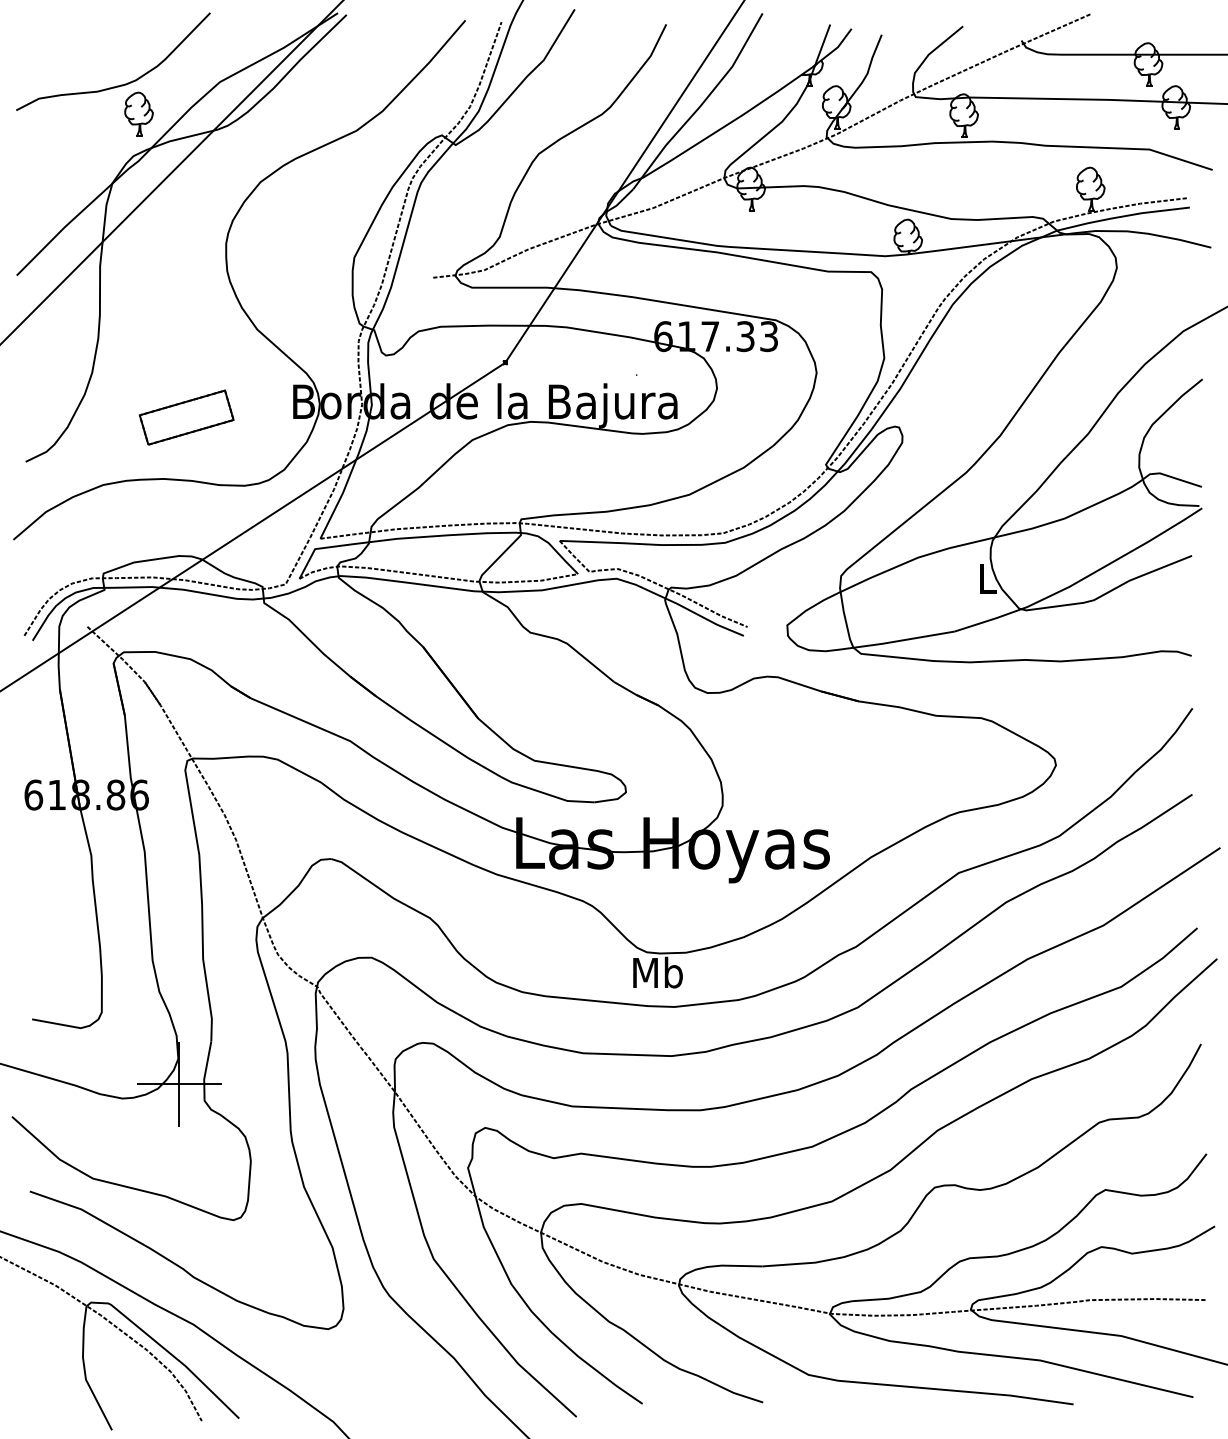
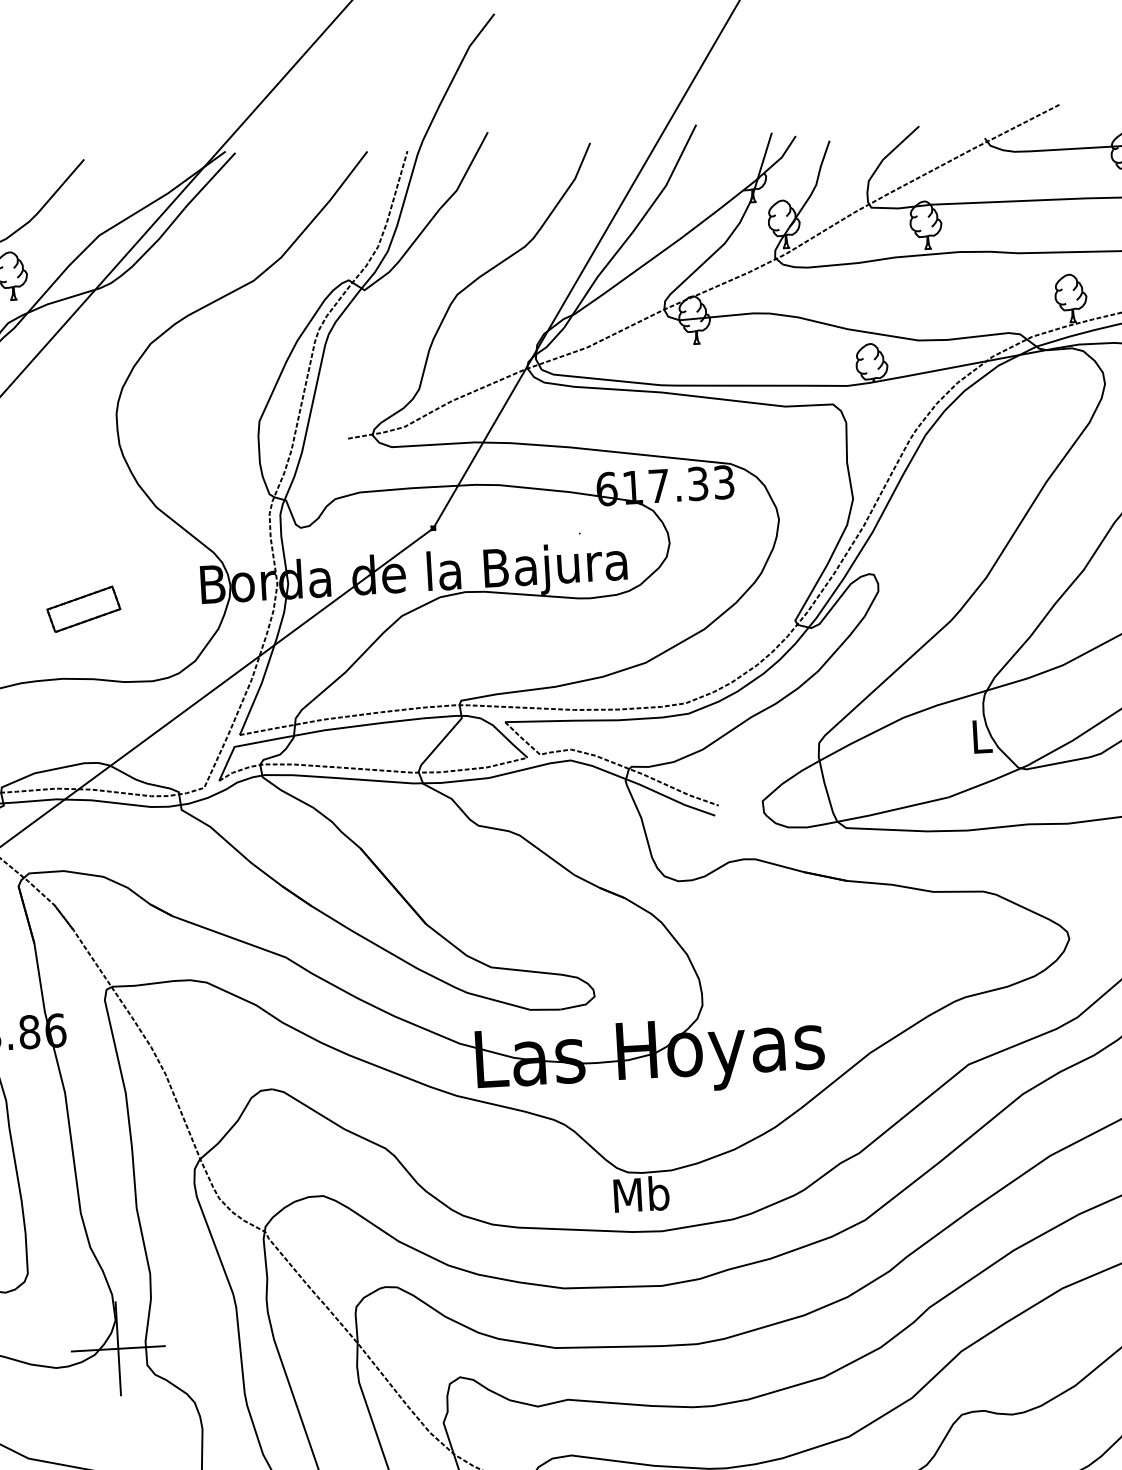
part: (186, 417) -> (83, 609), size x0.7

